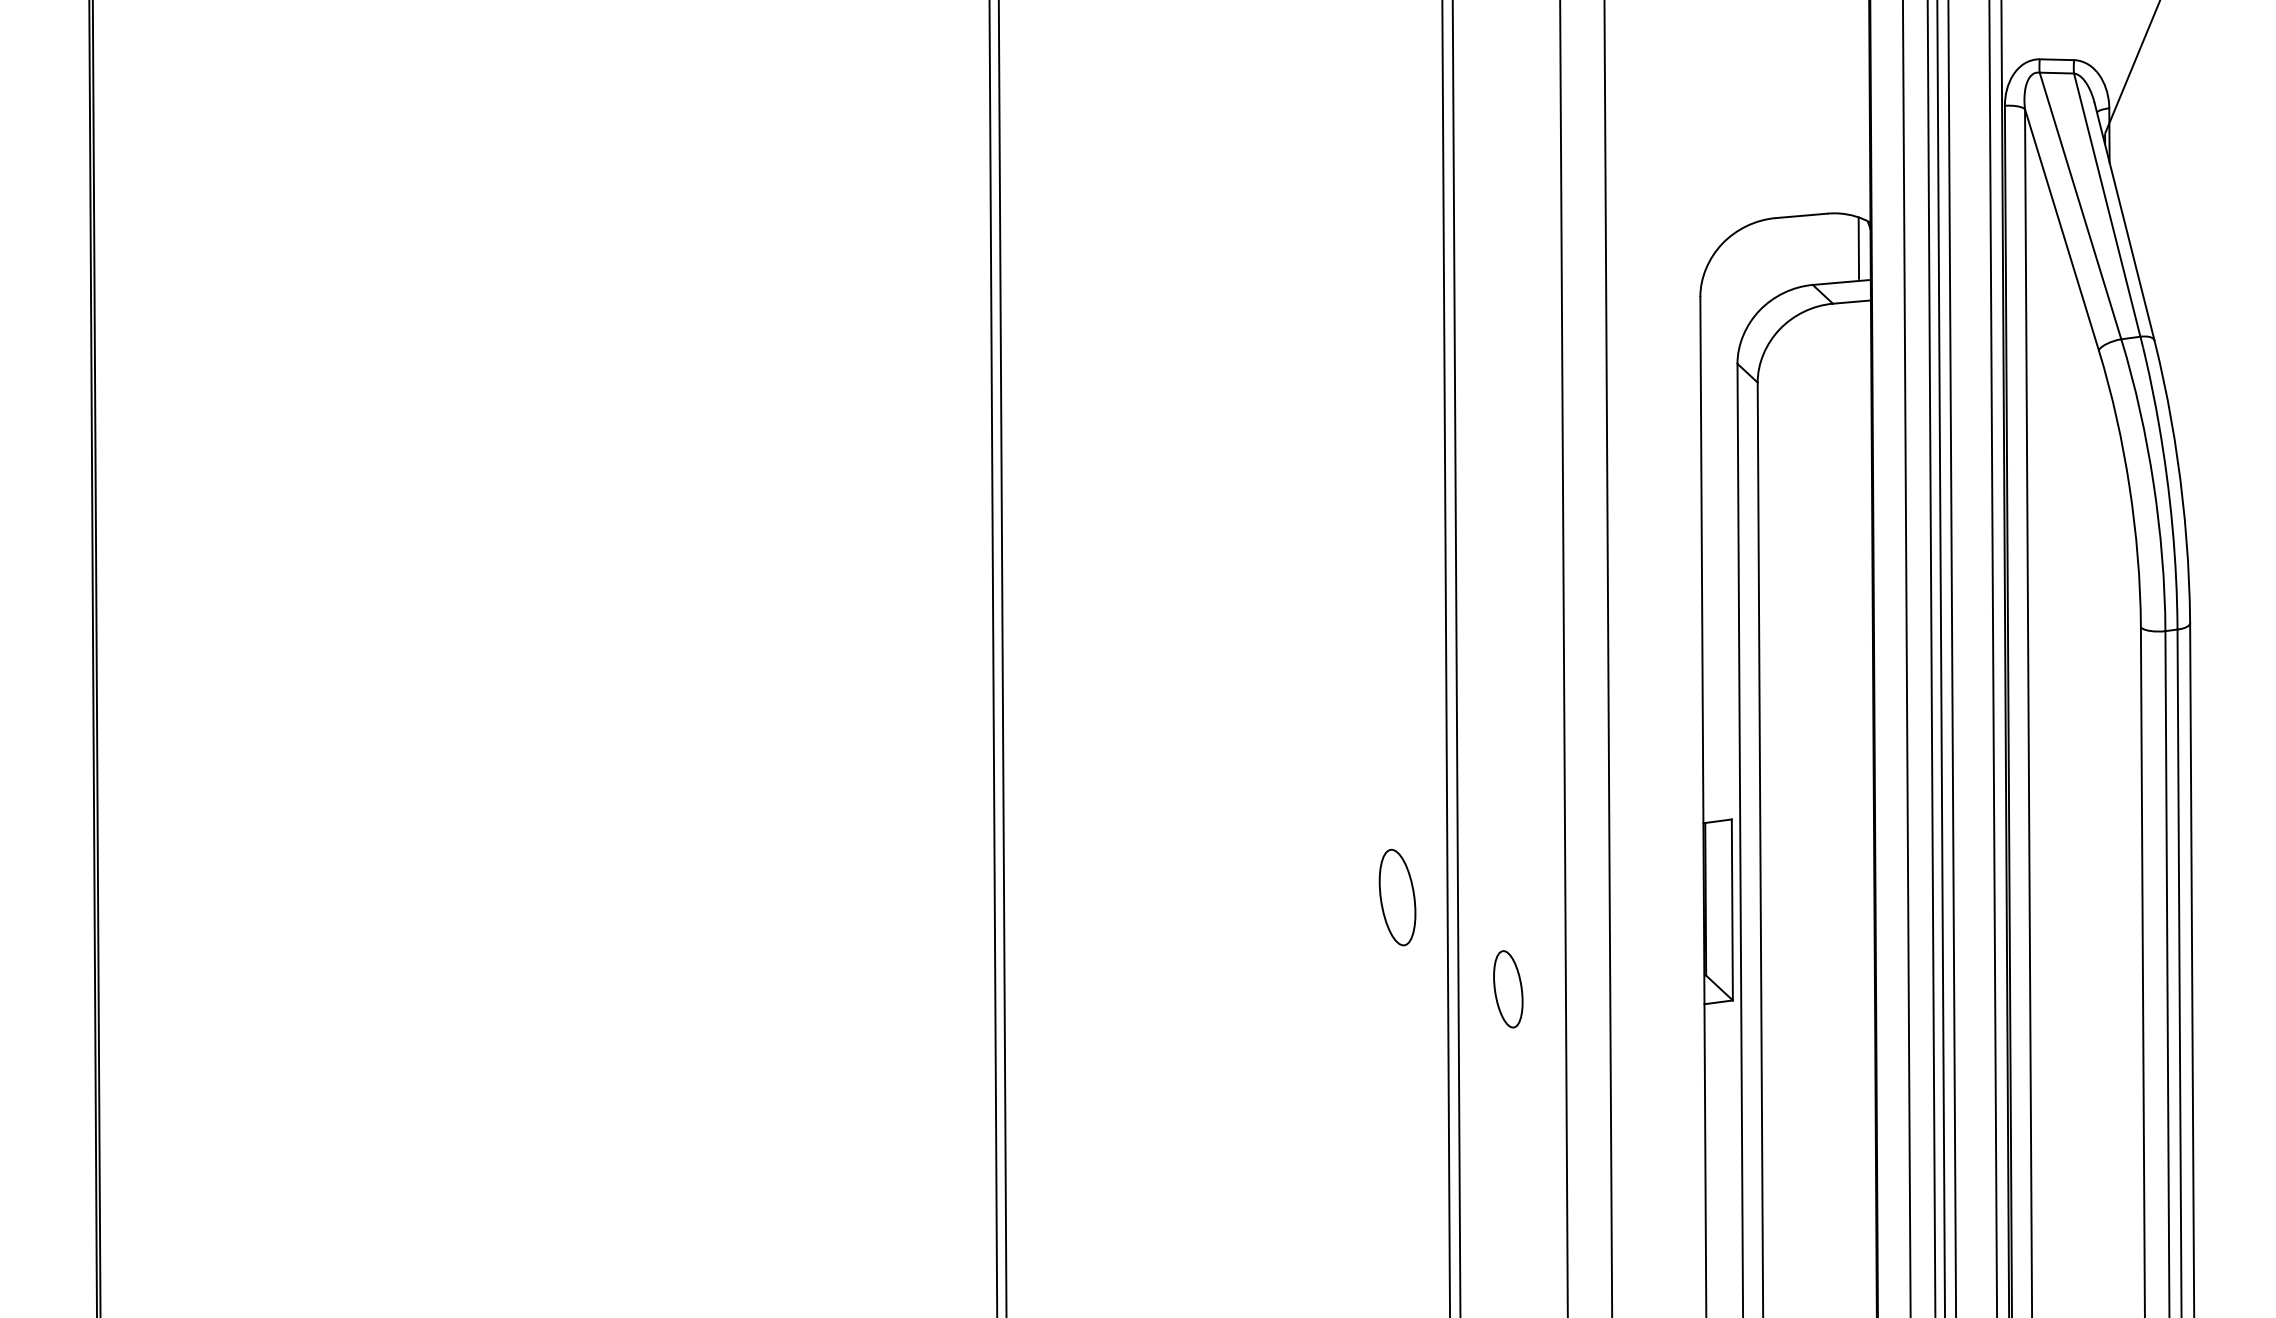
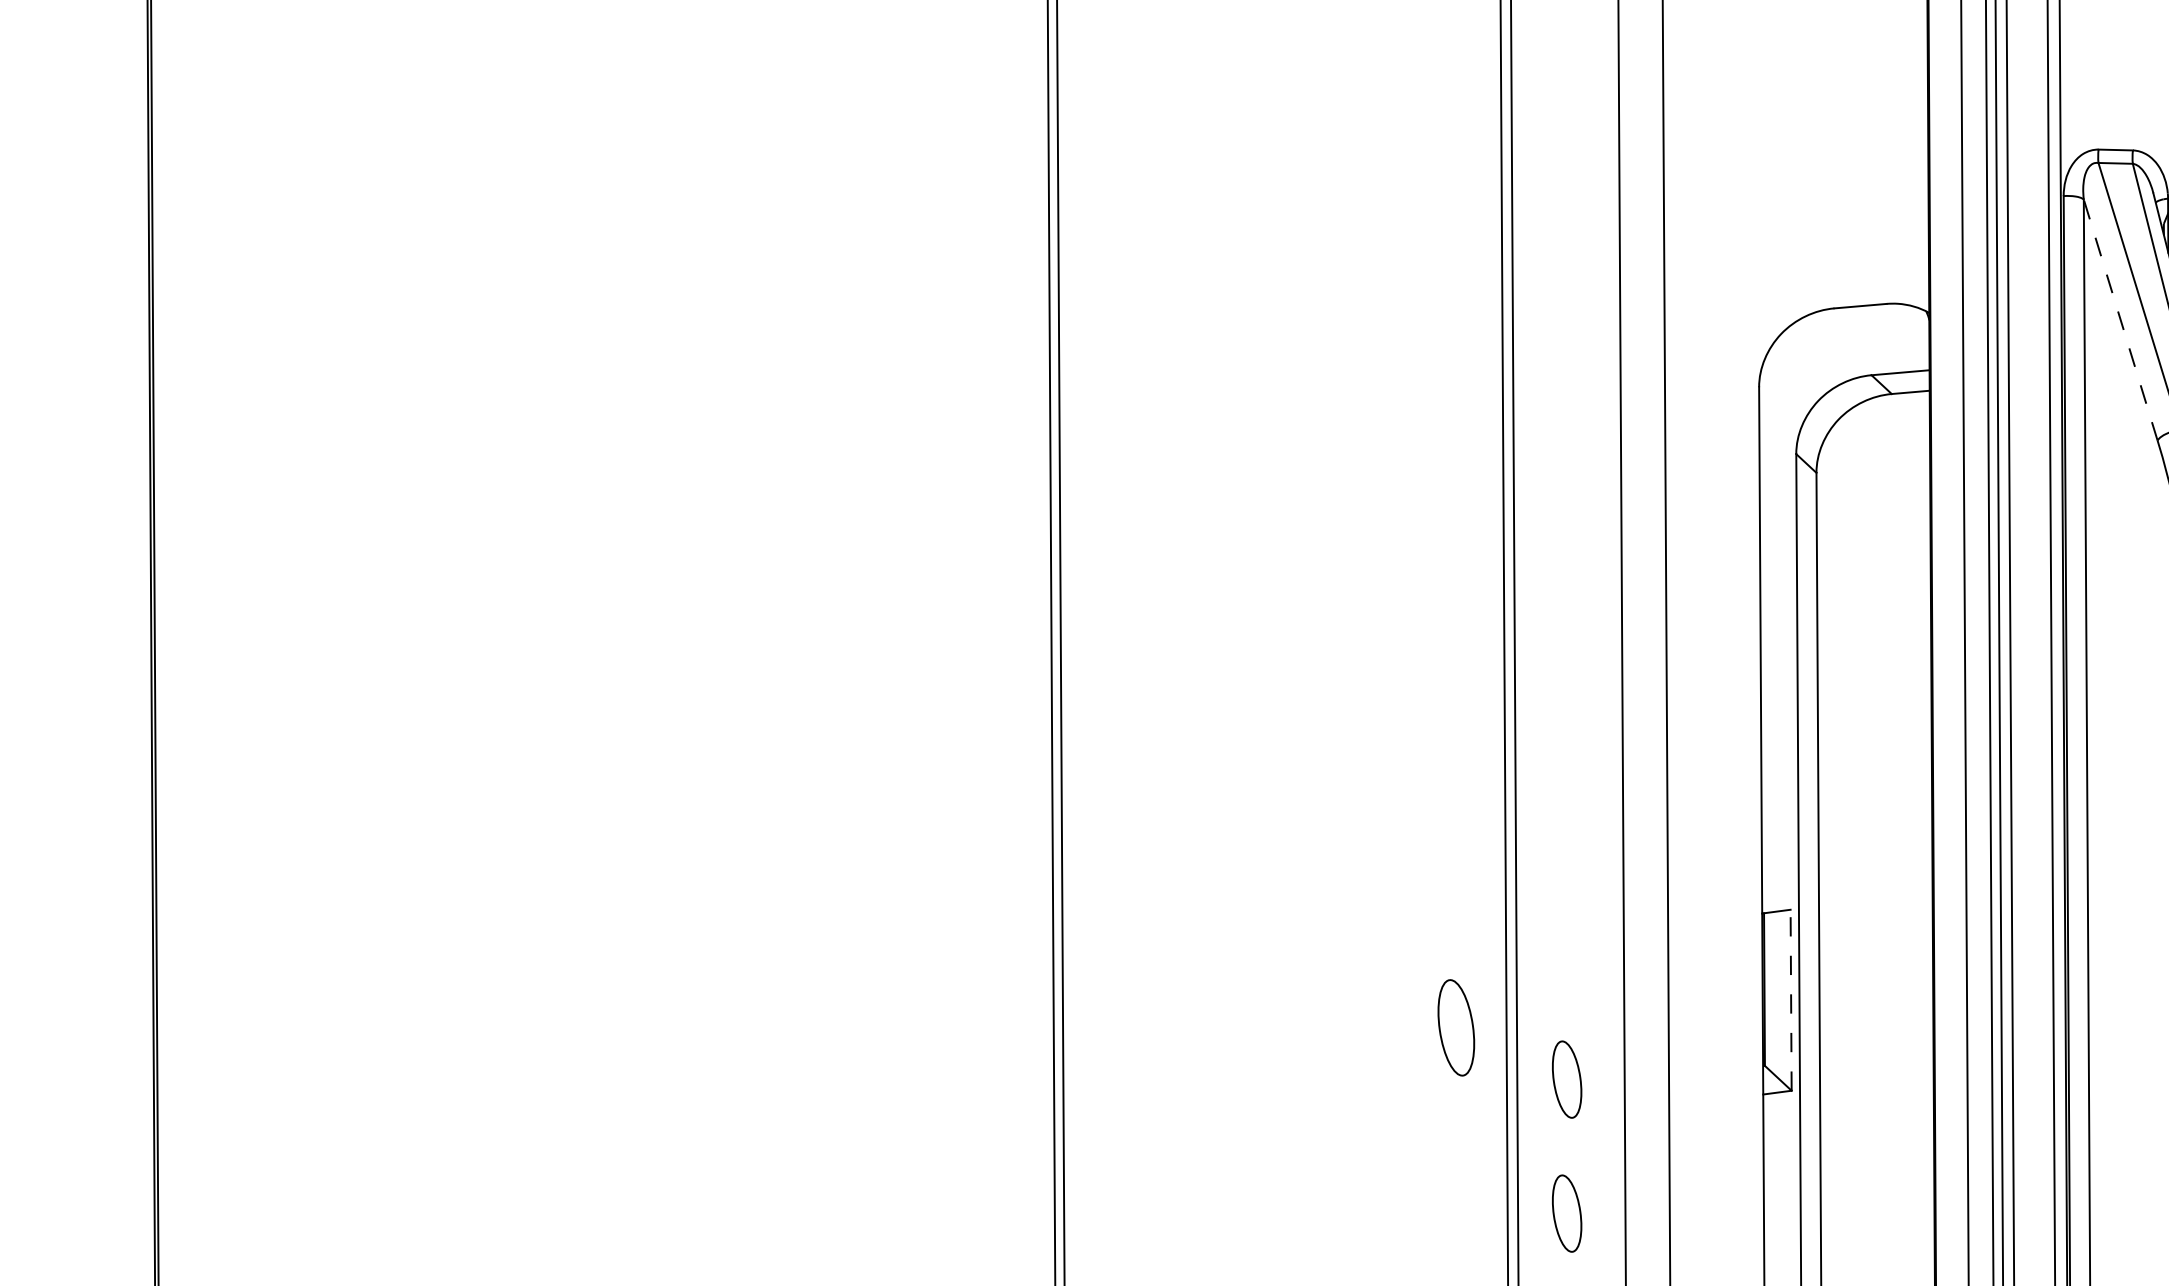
line: (2061, 229) -> (2120, 319), solid -> dashed
line: (1858, 247) -> (1917, 337), removed
part: (1397, 897) -> (1456, 1027), moved
line: (1732, 909) -> (1791, 999), solid -> dashed
part: (1508, 1123) -> (1567, 1213), added

